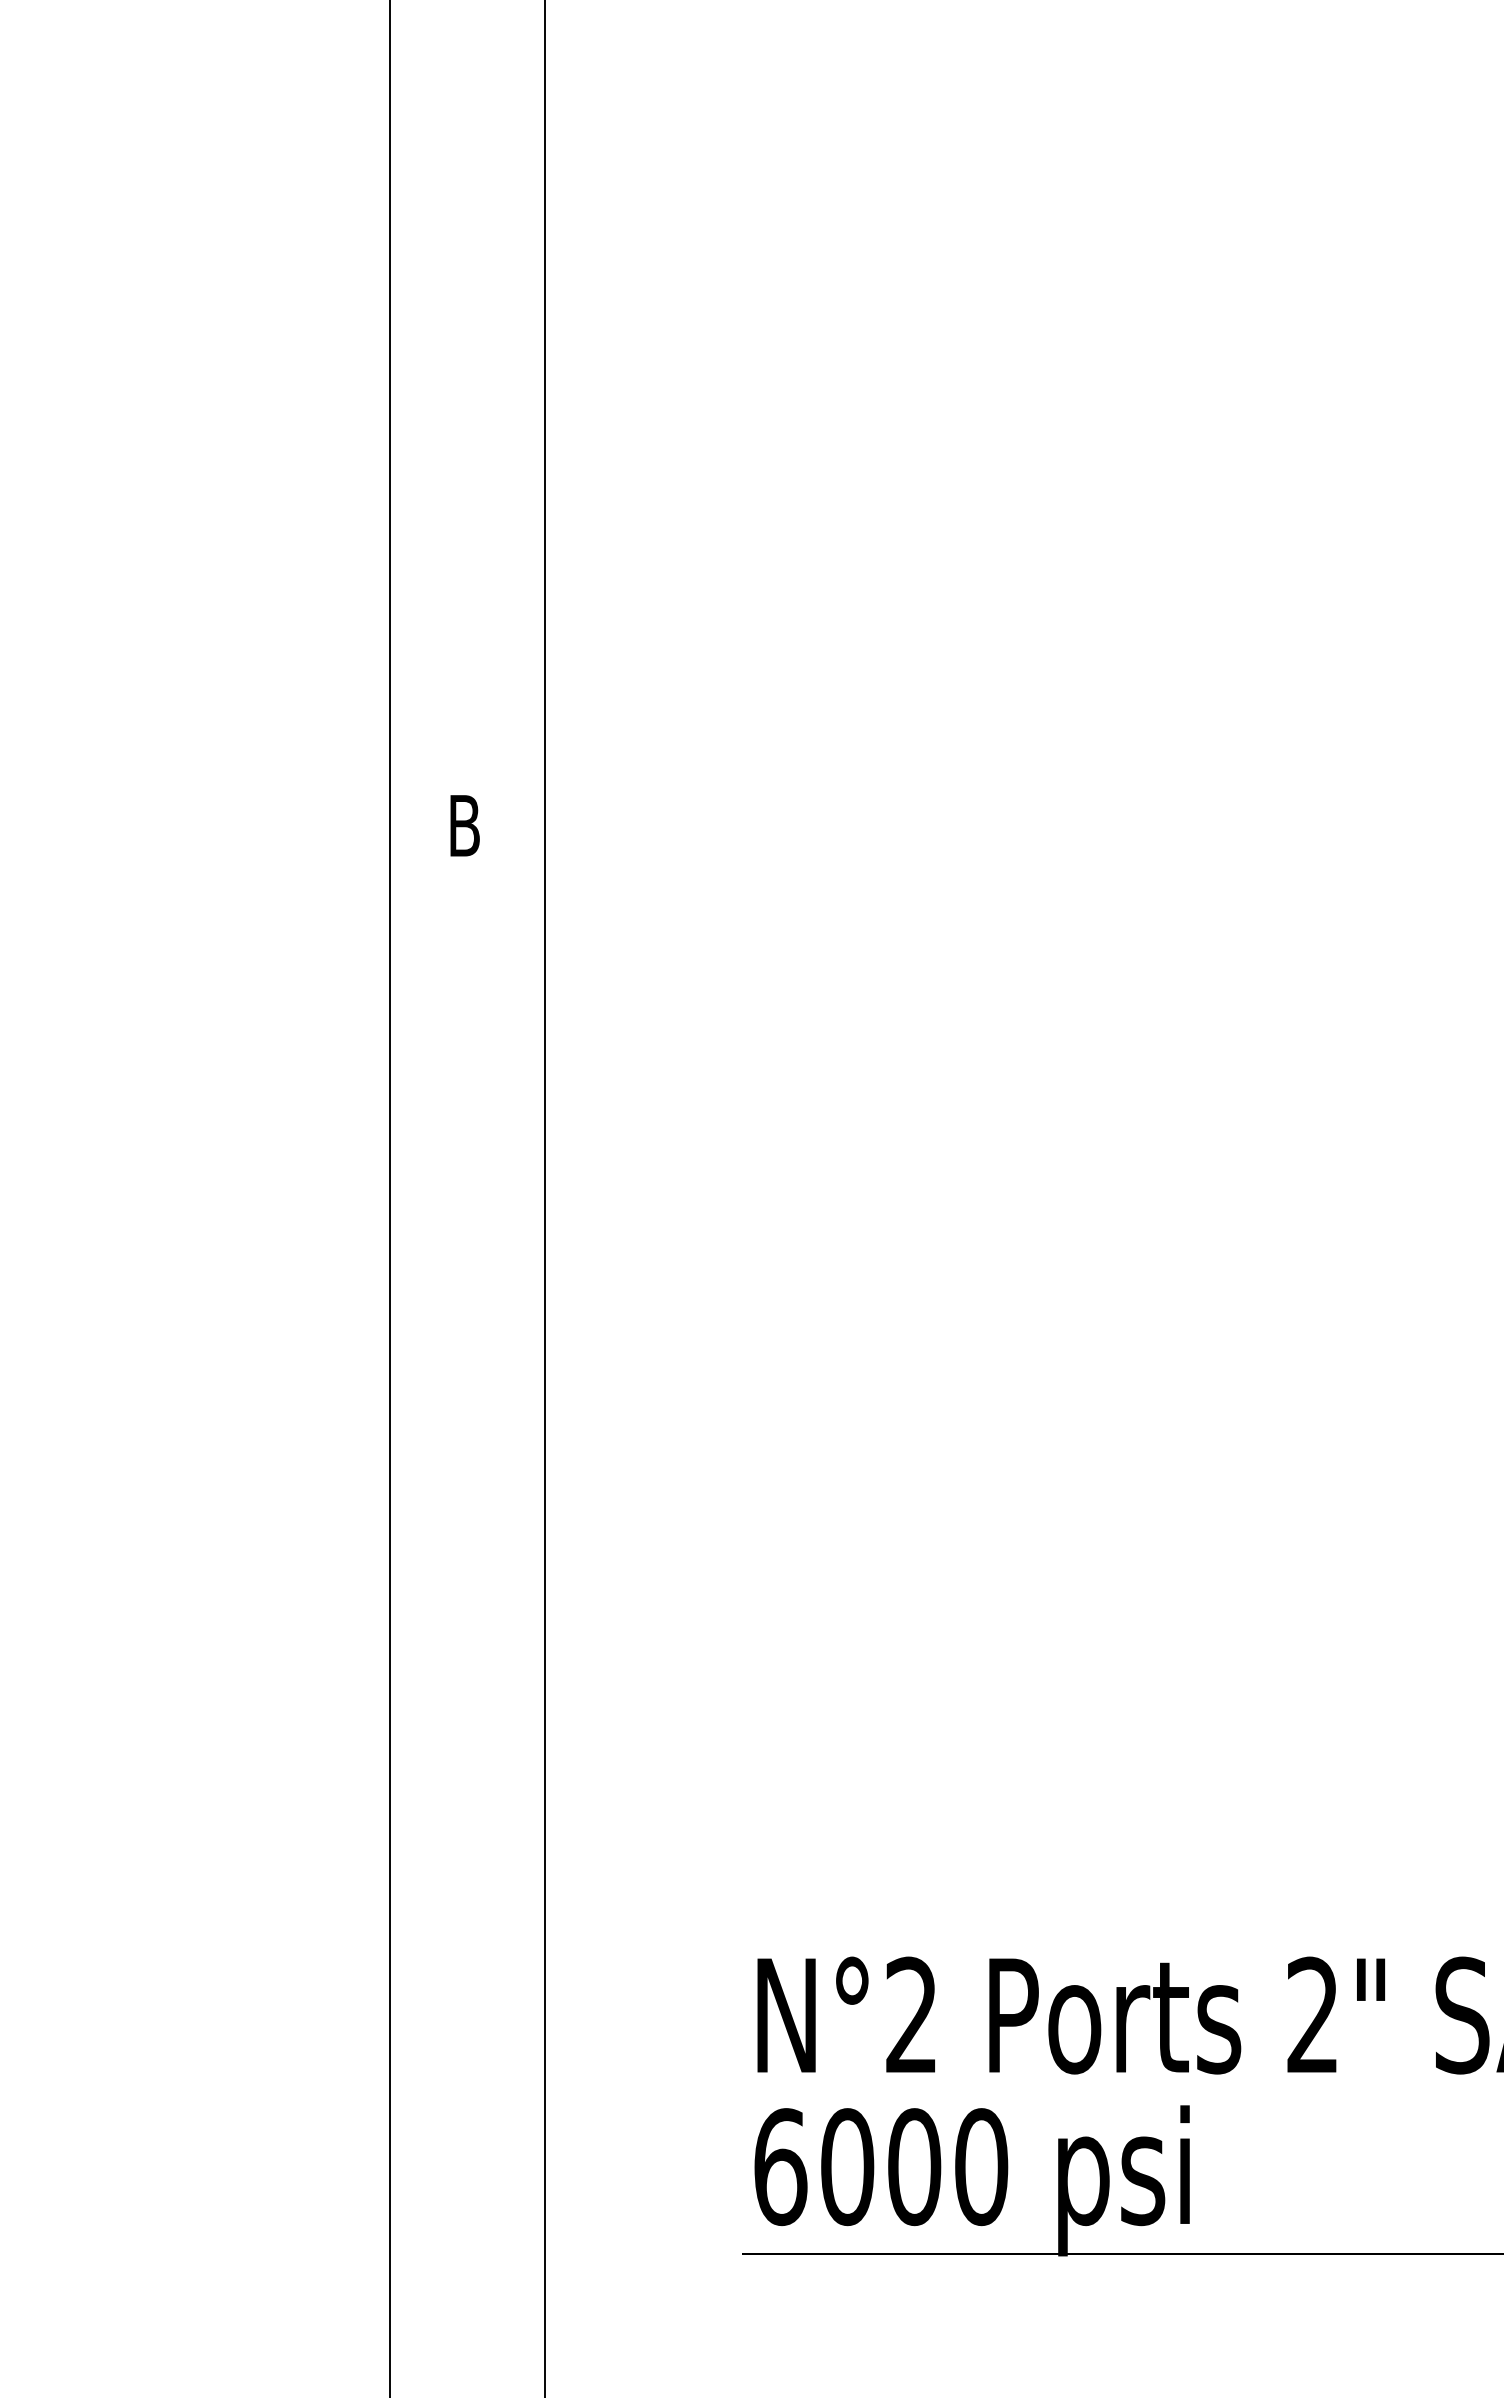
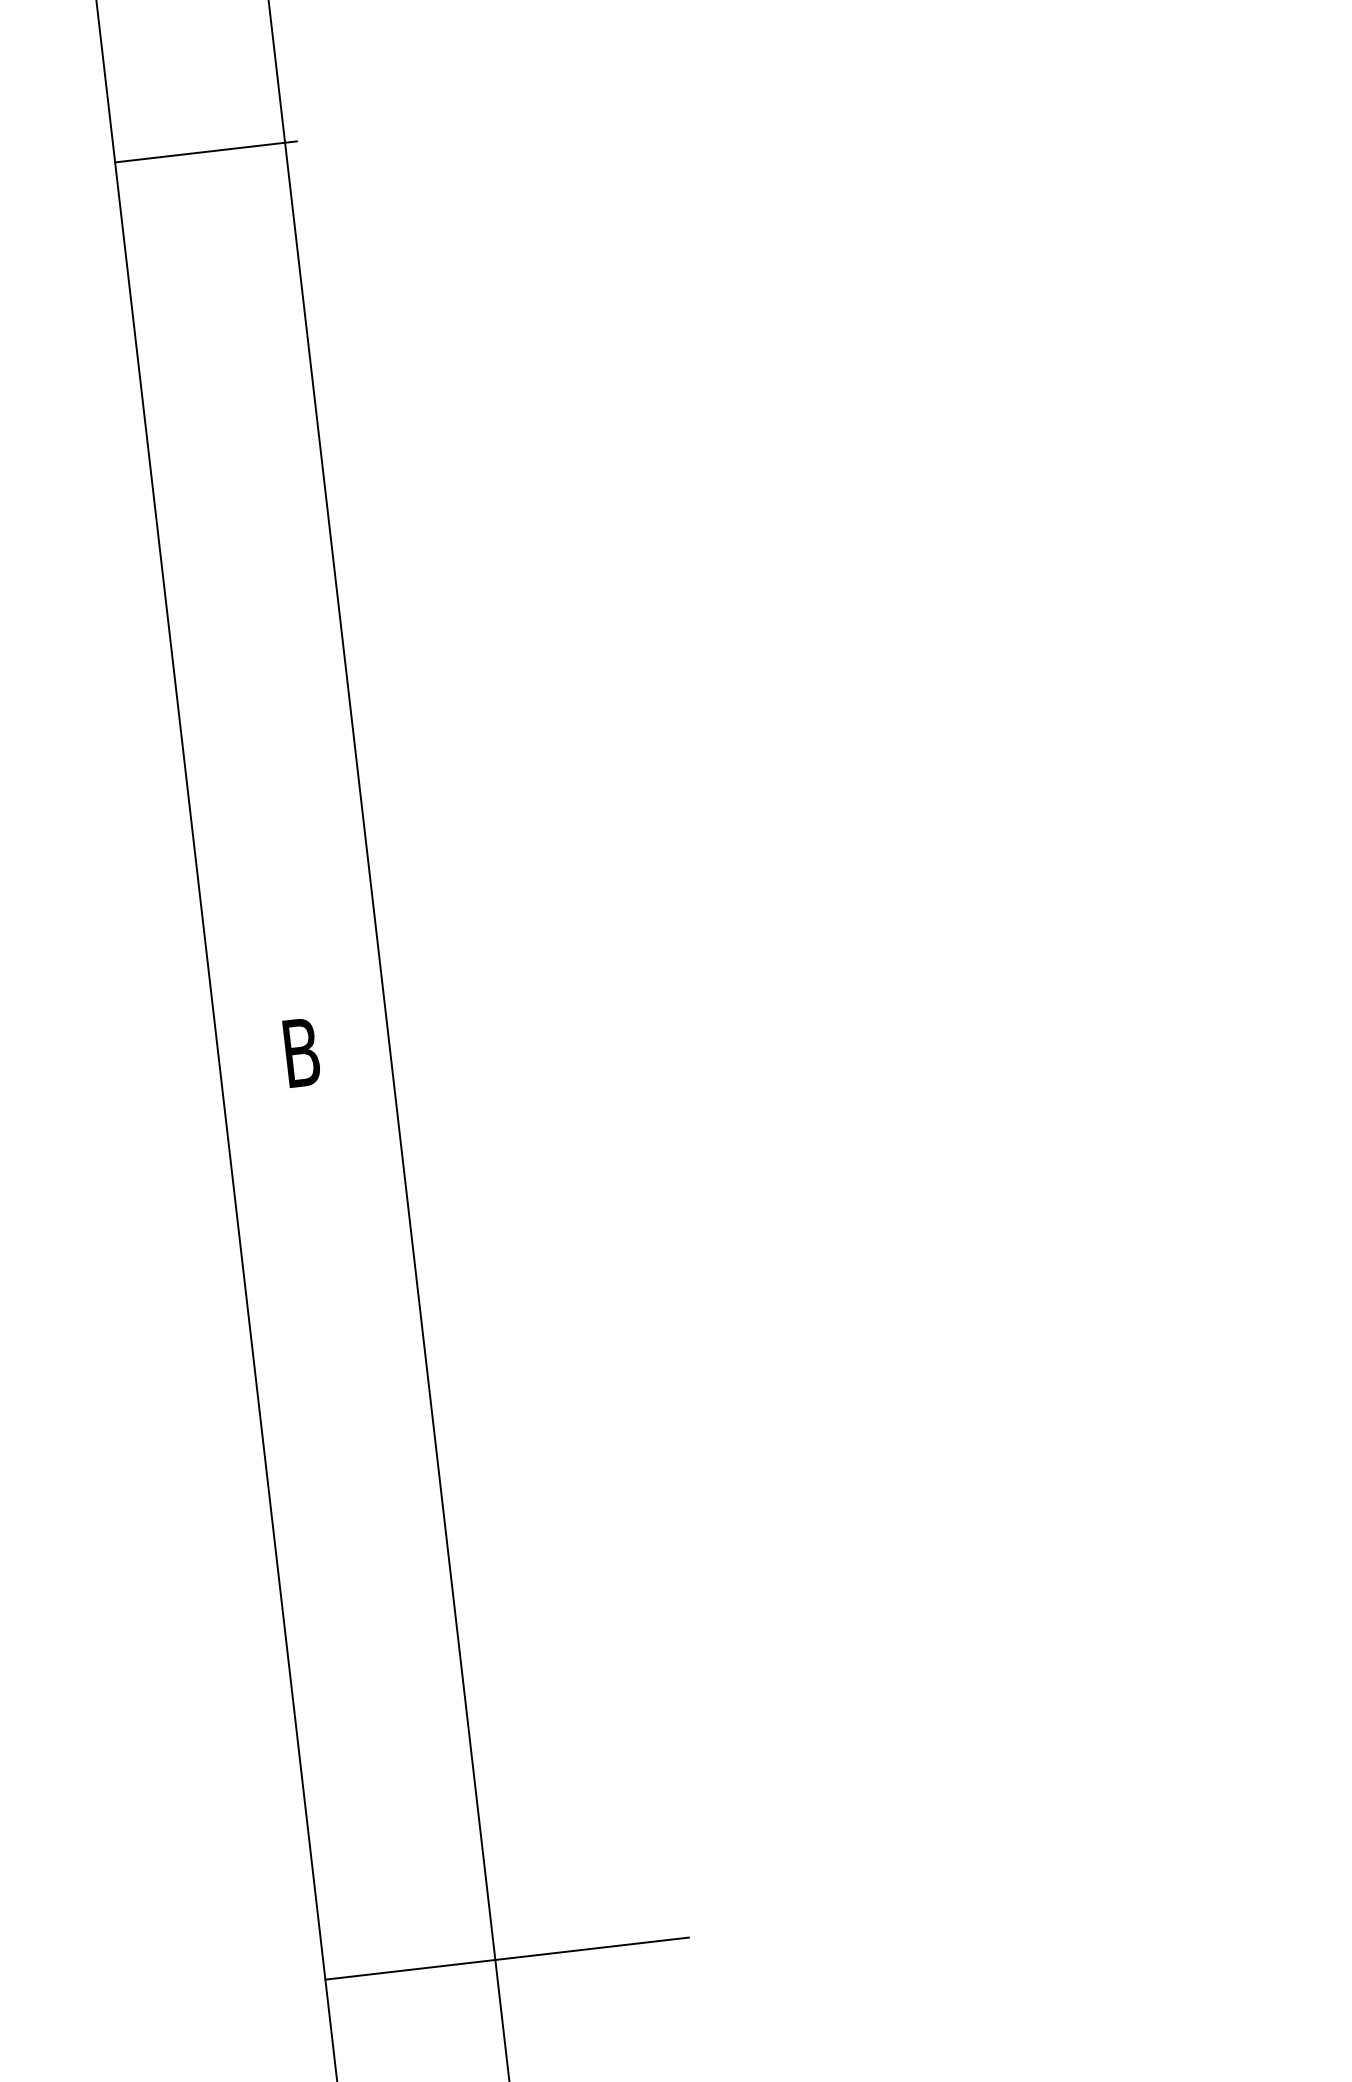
line: (472, 6) -> (205, 151), added
line: (554, 1660) -> (506, 1958), added

